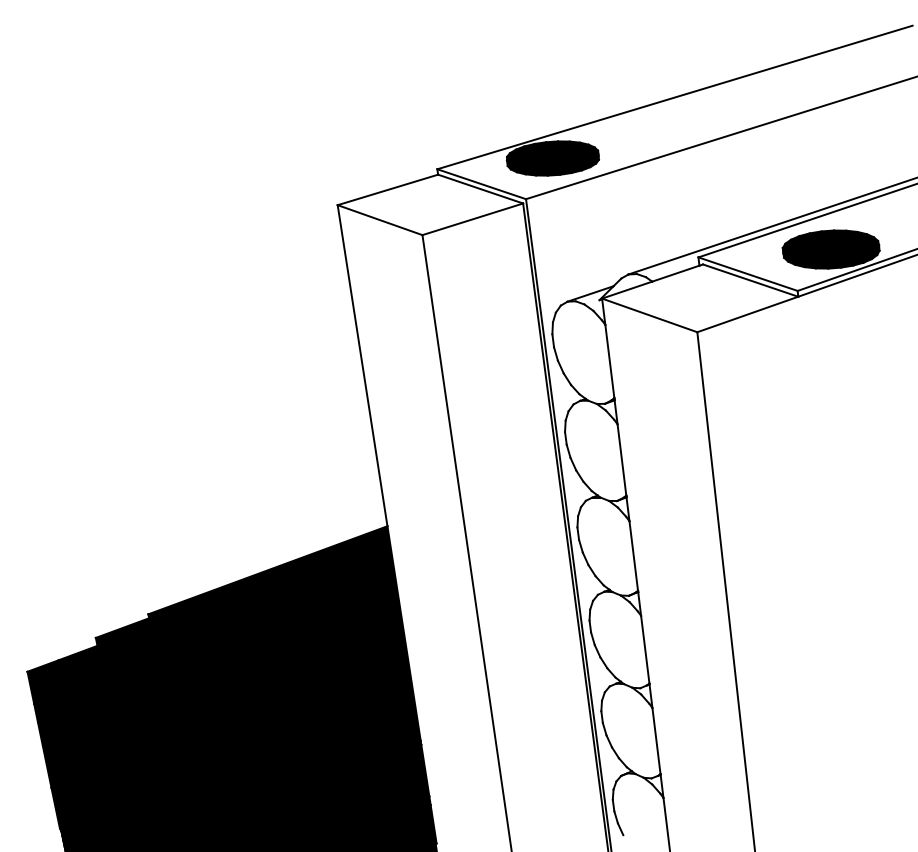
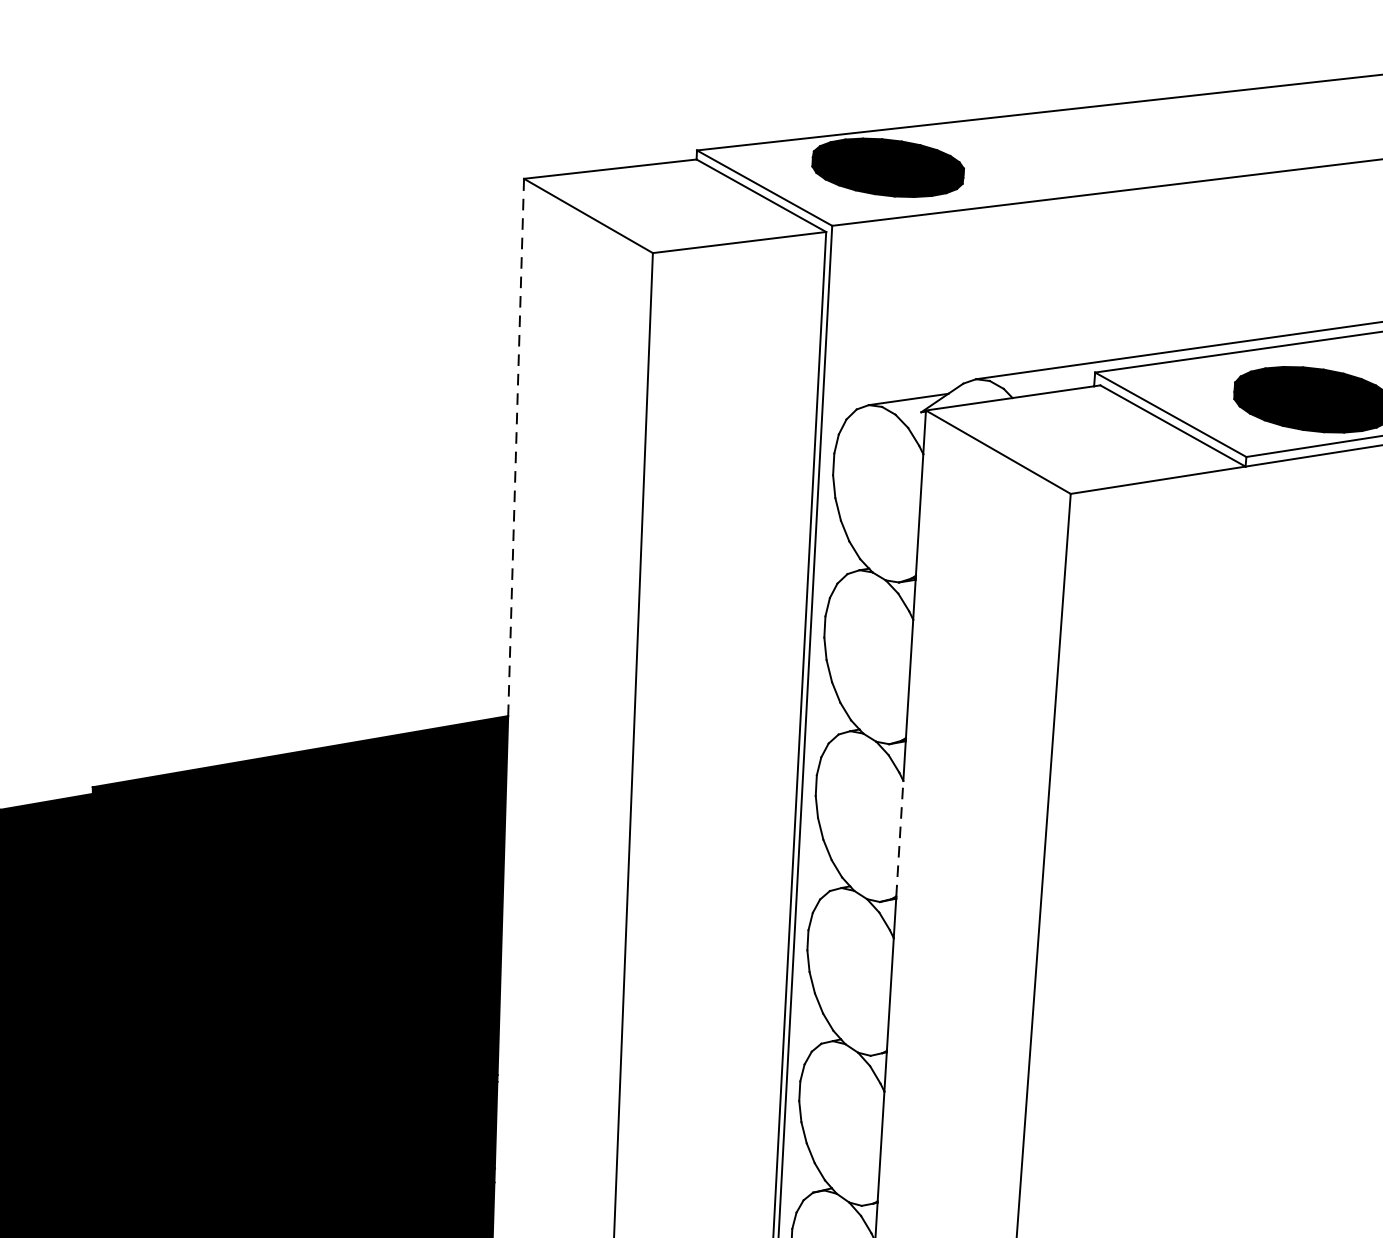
line: (362, 365) -> (516, 447), solid -> dashed
line: (633, 555) -> (899, 837), solid -> dashed

